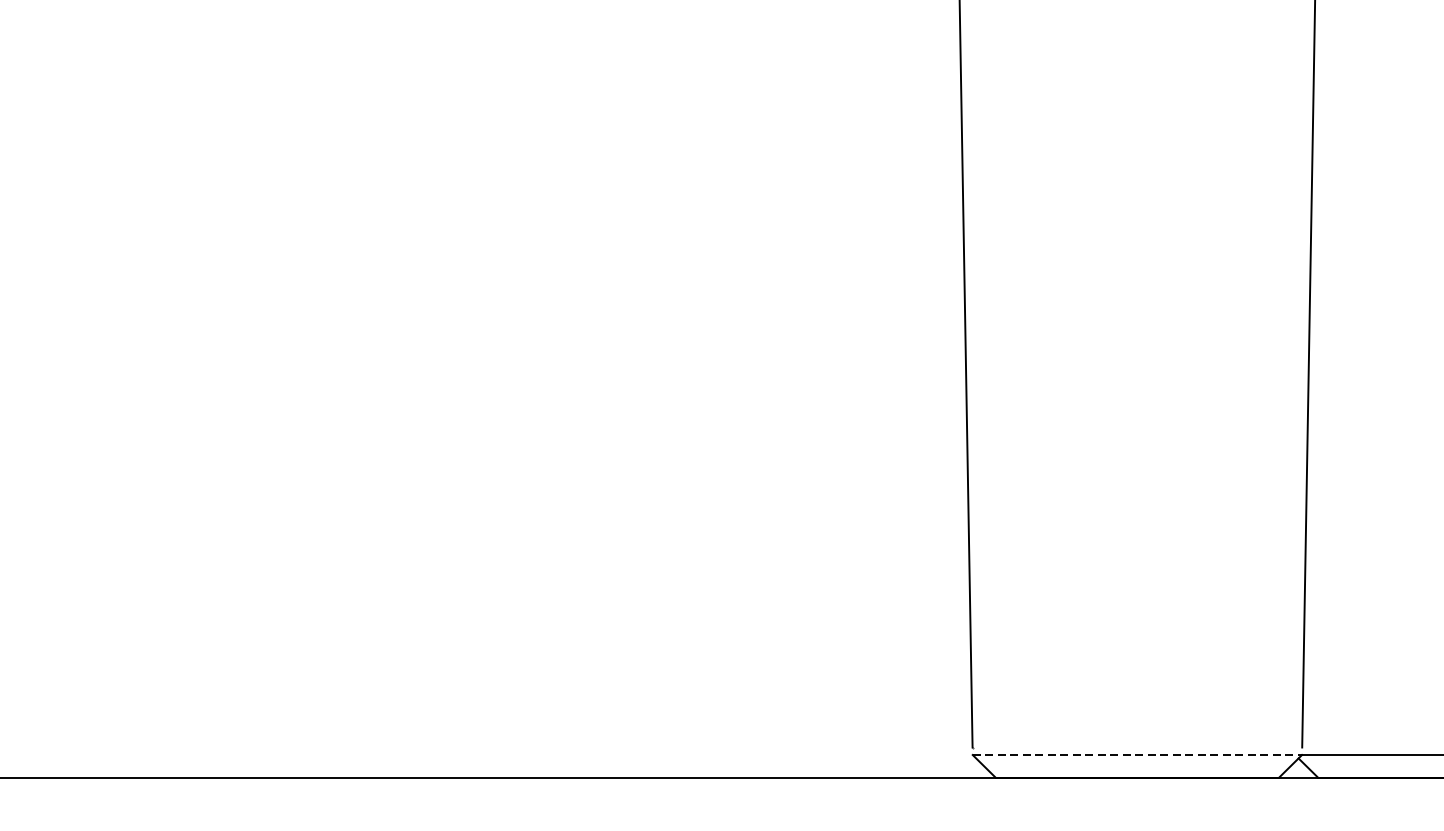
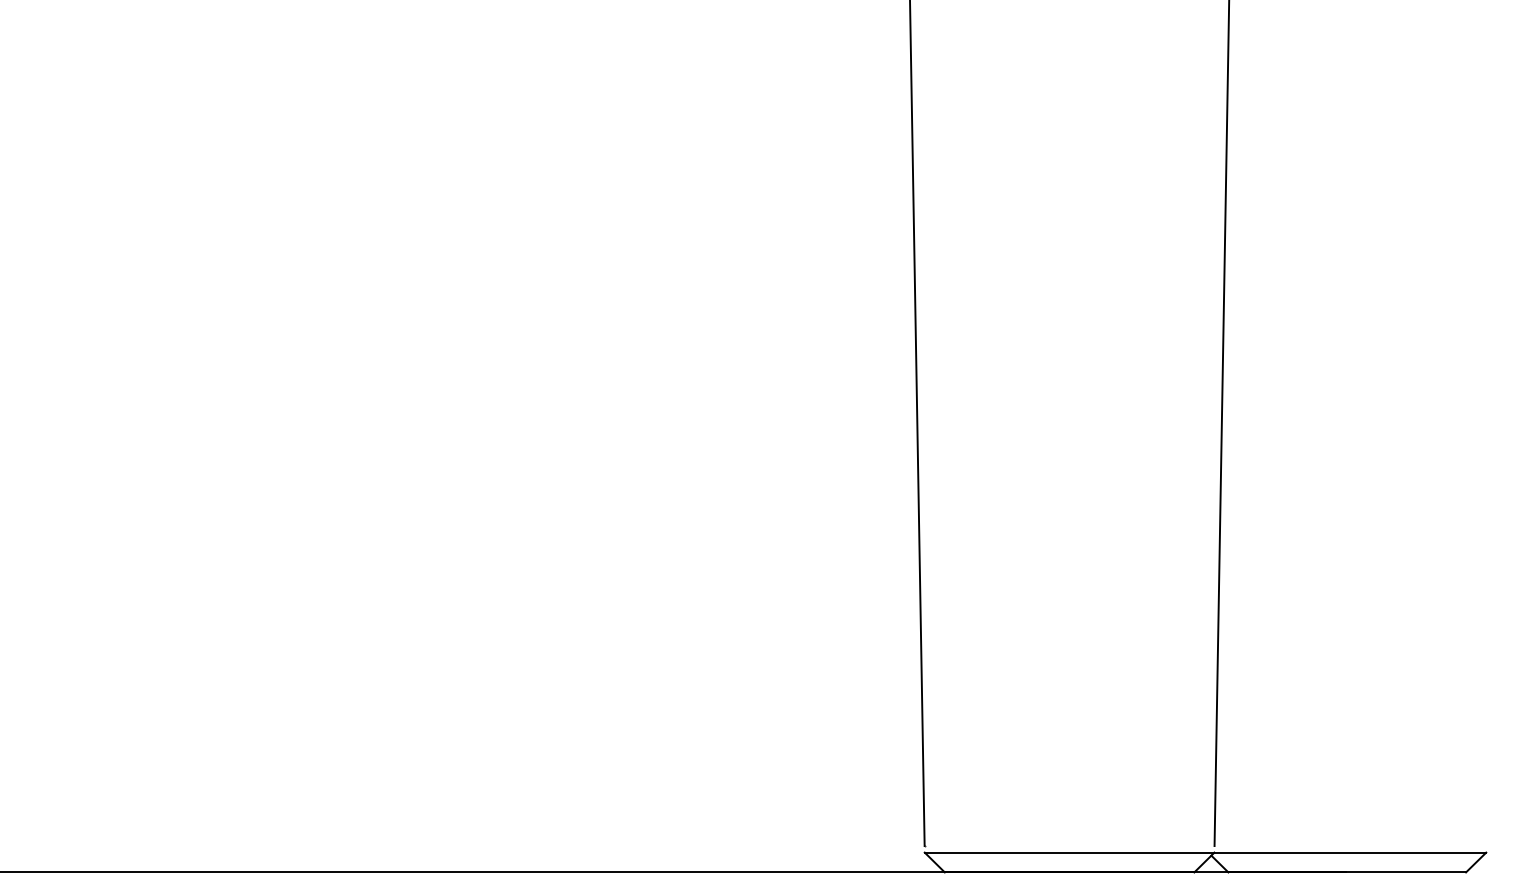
line: (1137, 754) -> (1069, 852), dashed -> solid

